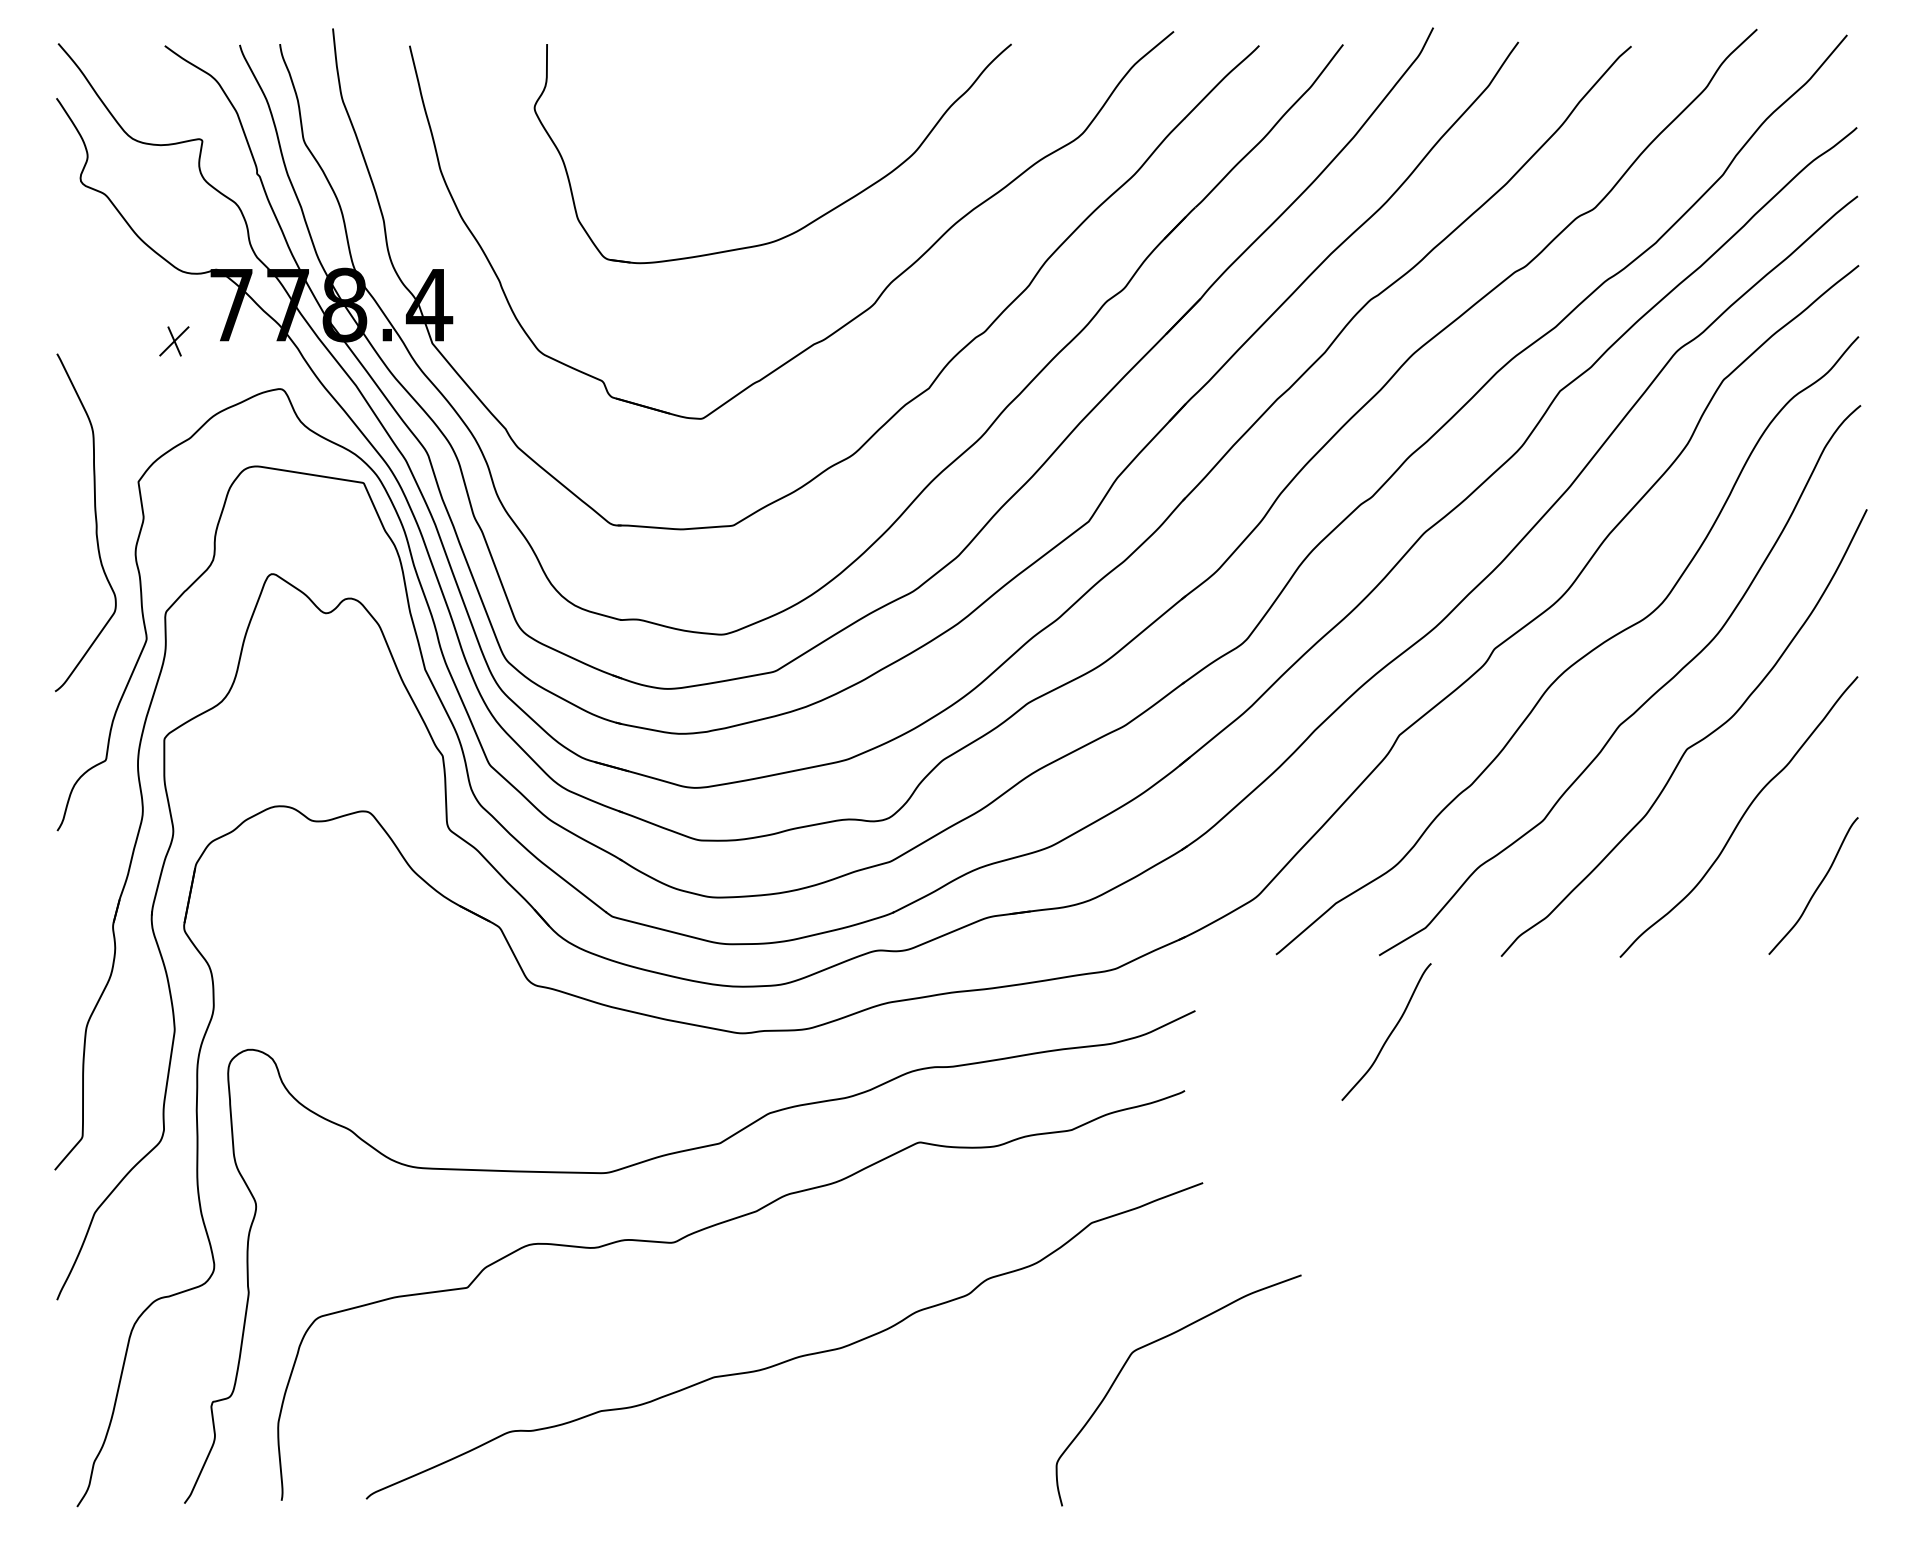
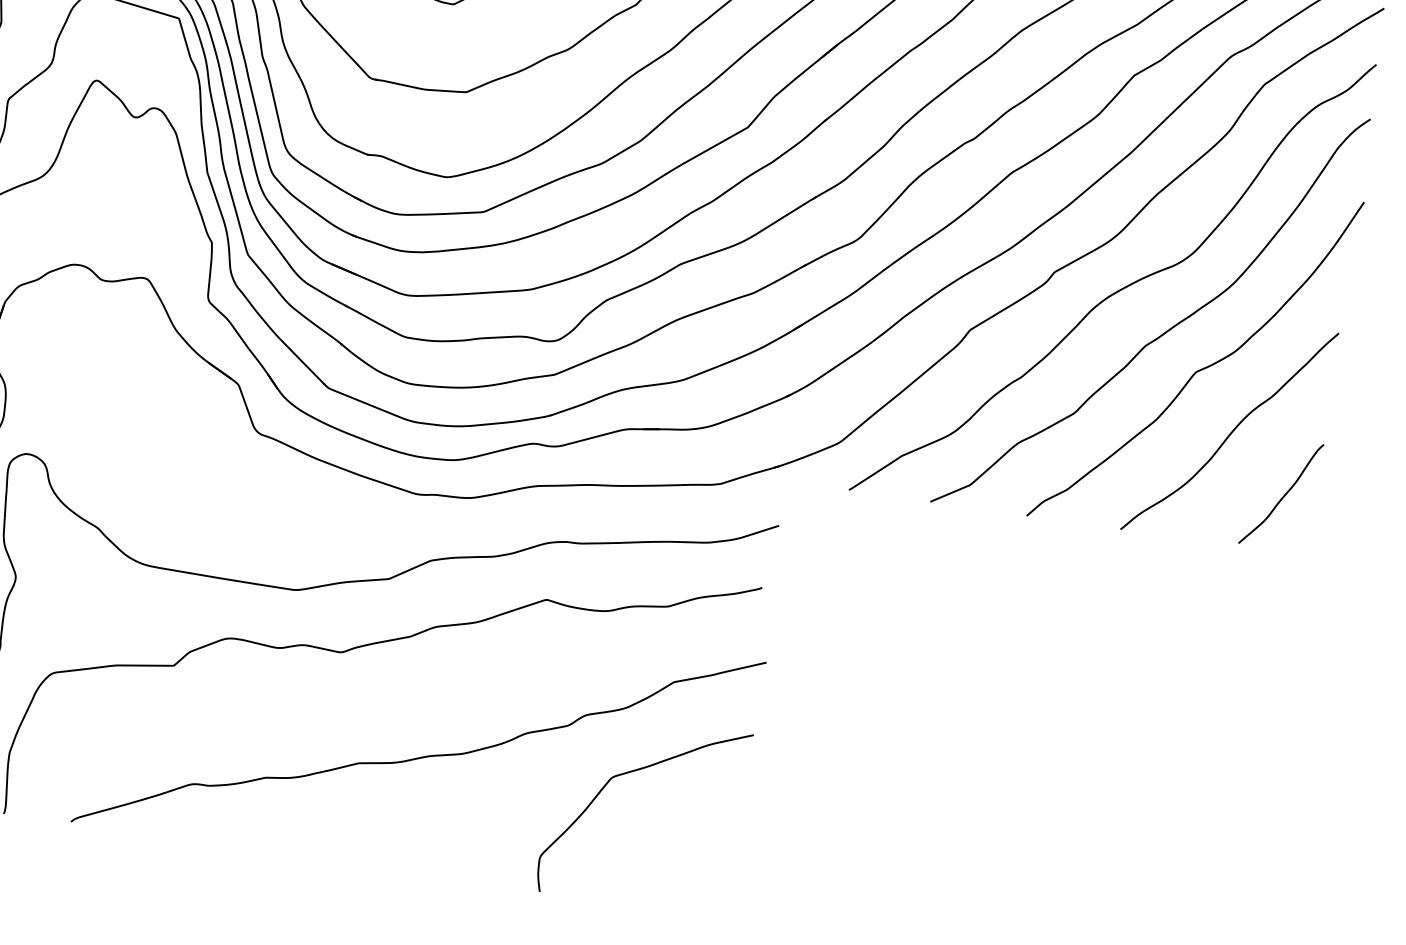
curve: (1389, 1033) -> (930, 564), removed
curve: (1160, 1340) -> (635, 771), moved

